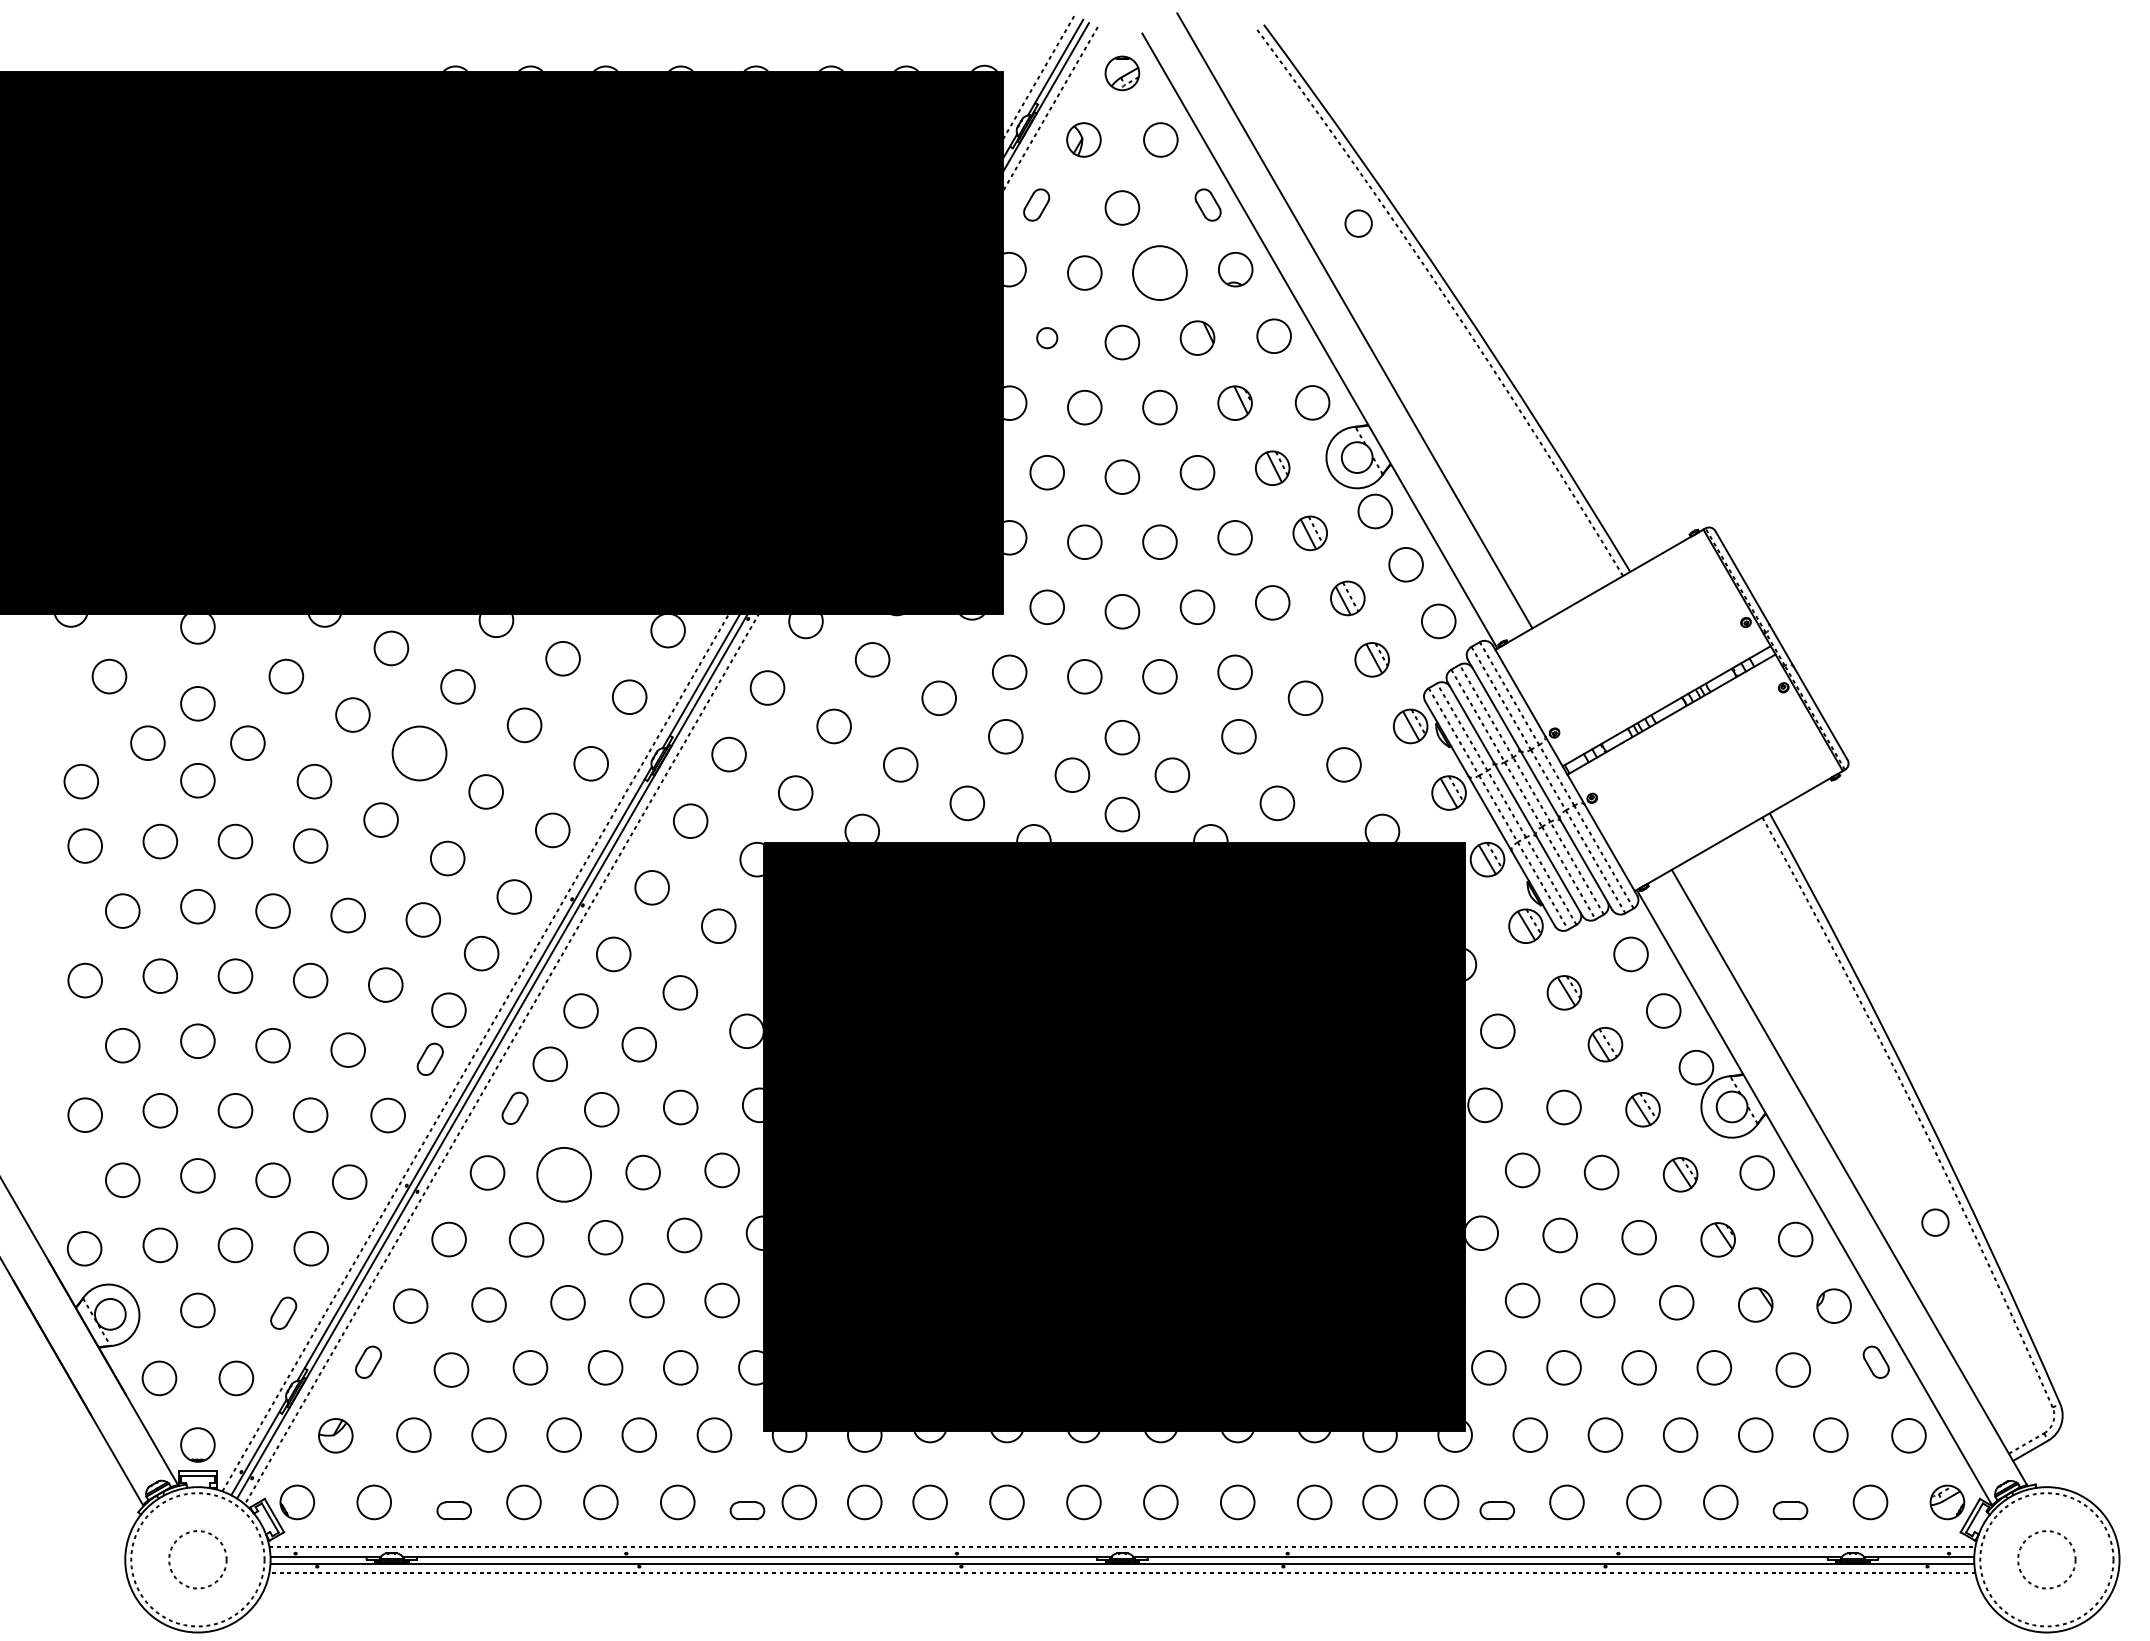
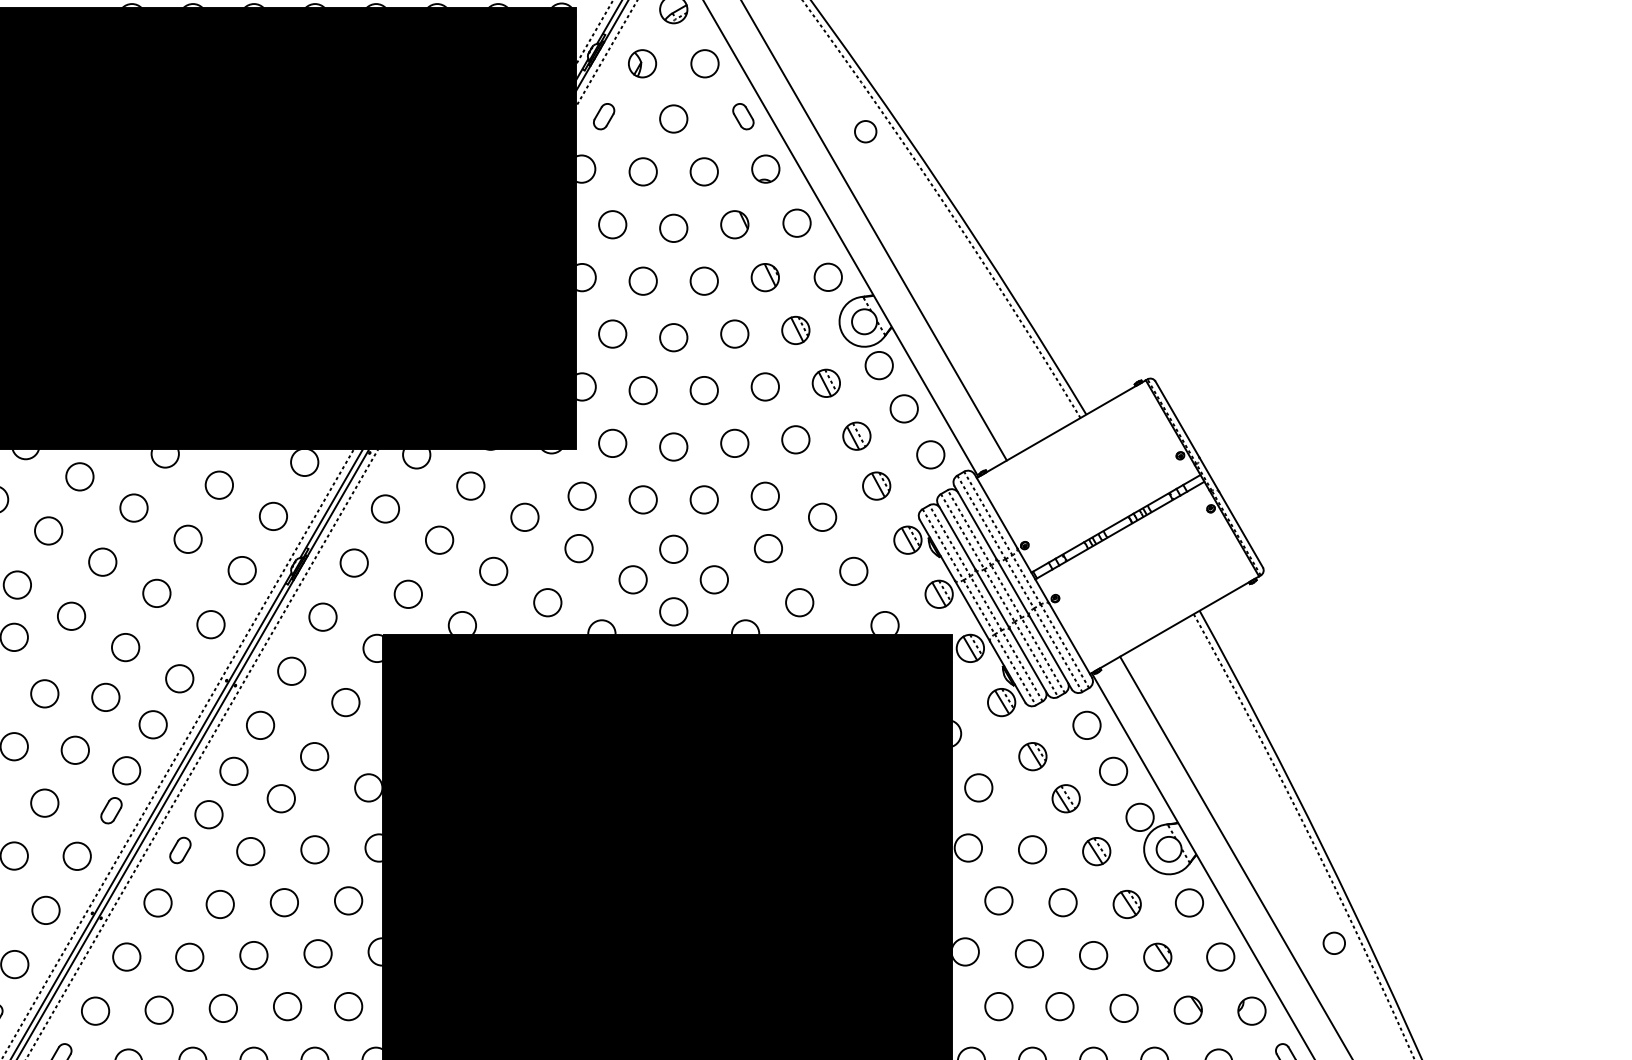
circle: (1159, 272) -> (703, 171), size x0.62
circle: (1047, 337) -> (612, 224), size x1.67
circle: (419, 753) -> (102, 562), size x0.62
circle: (564, 1174) -> (220, 904), size x0.62

